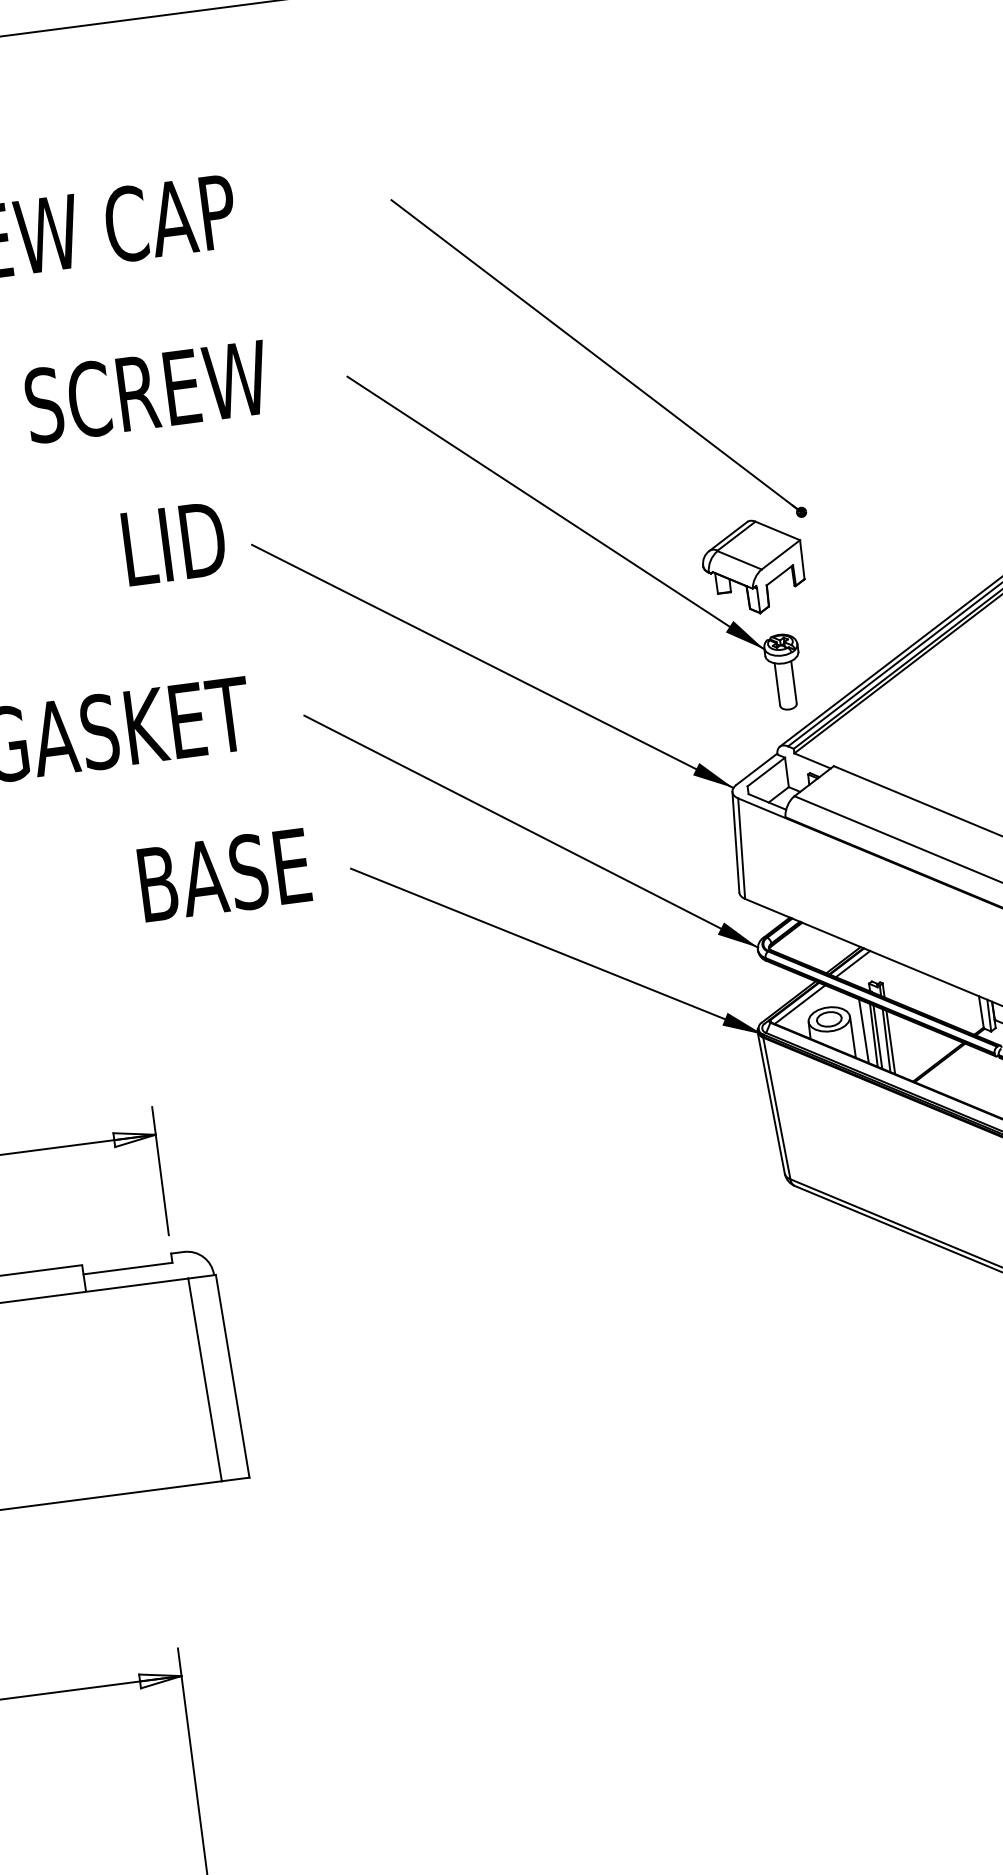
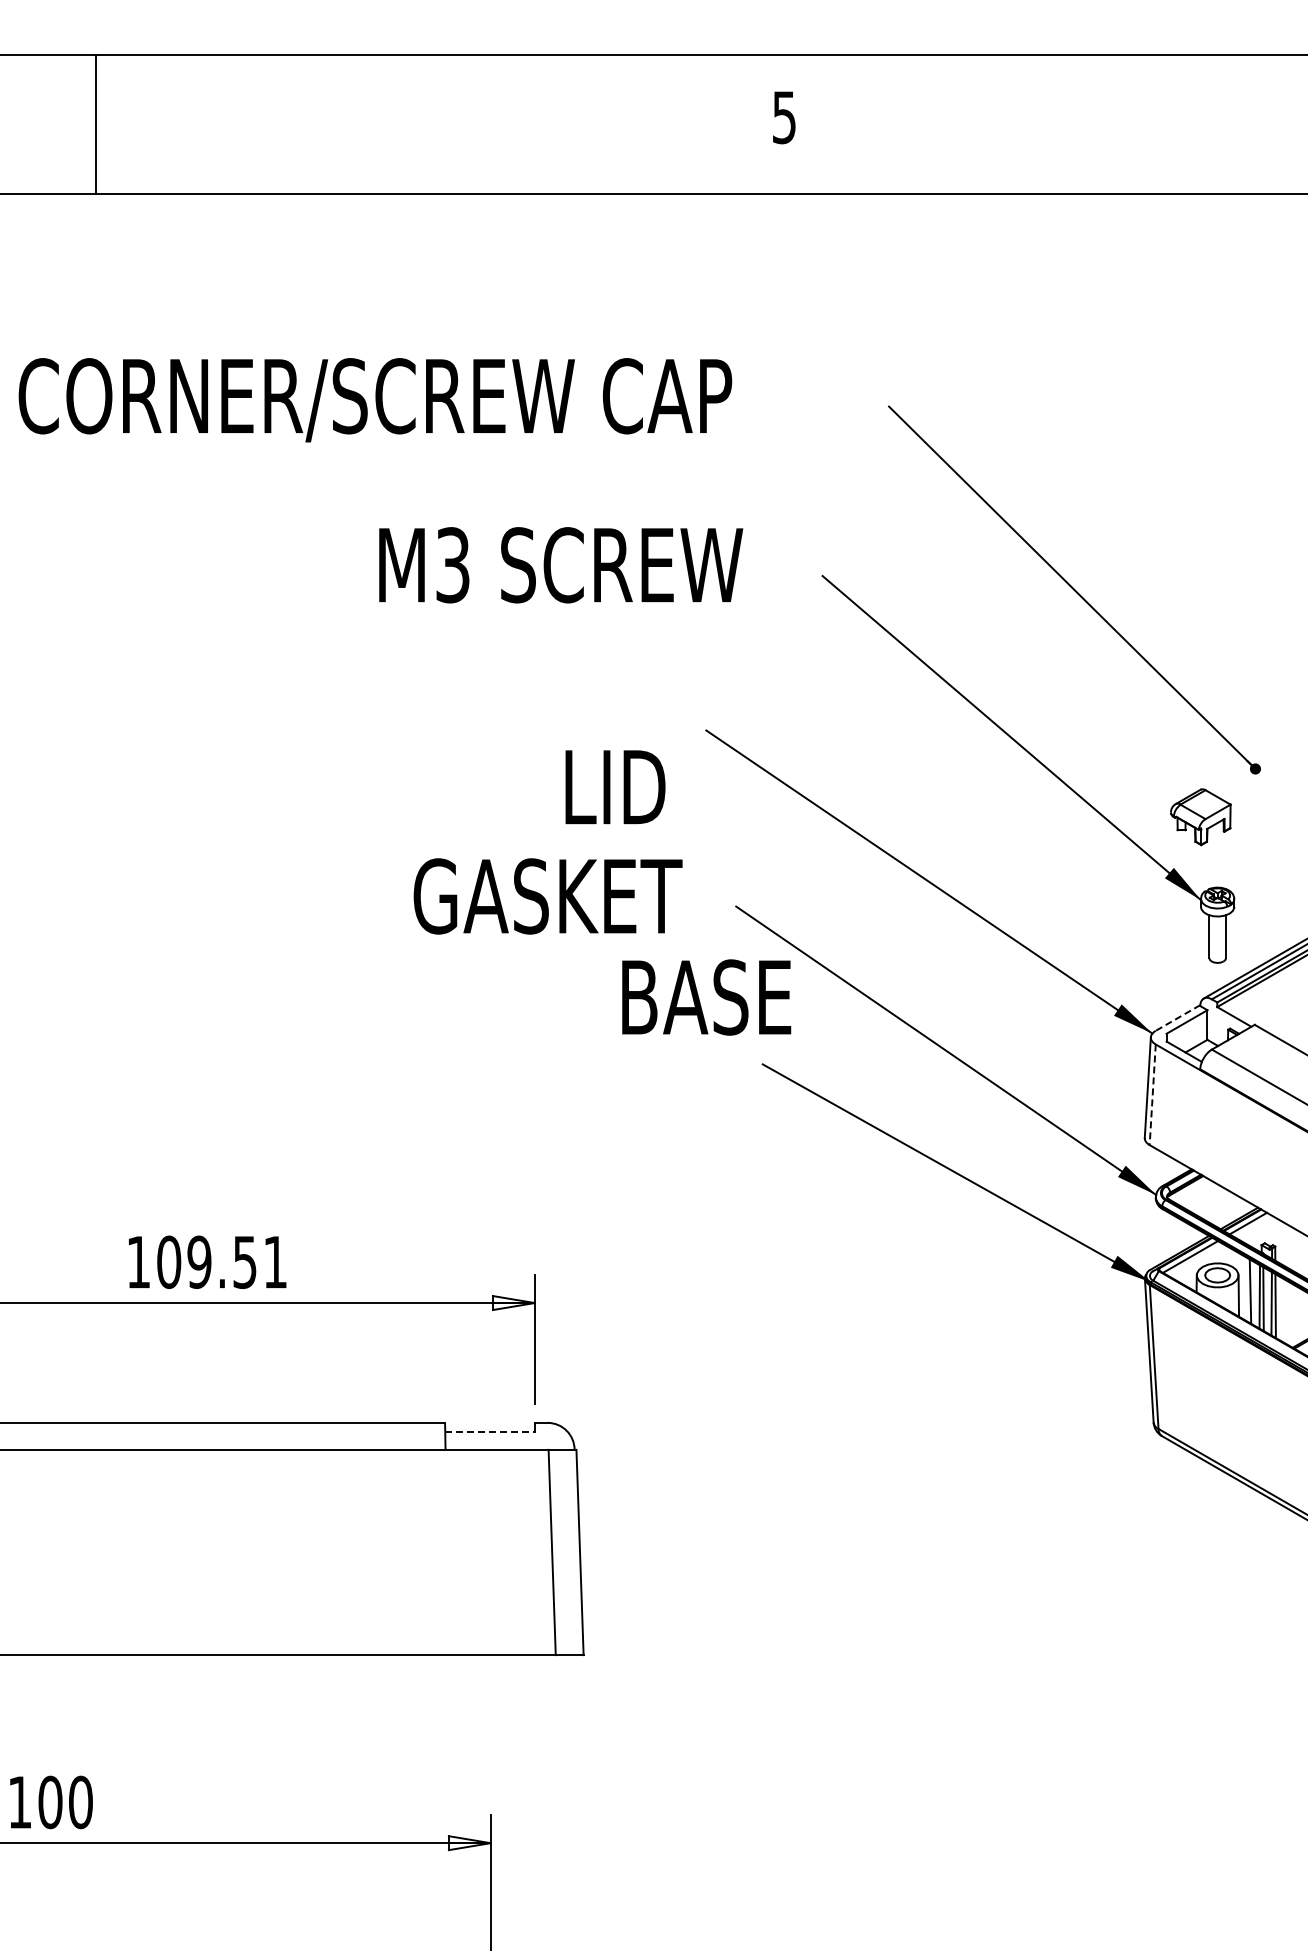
text: (174, 543) -> (615, 787), moved
part: (753, 566) -> (1200, 816), size x0.6
line: (757, 769) -> (1178, 1018), solid -> dashed
line: (741, 849) -> (1152, 1095), solid -> dashed
text: (224, 875) -> (706, 997), moved
line: (128, 1268) -> (490, 1432), solid -> dashed

